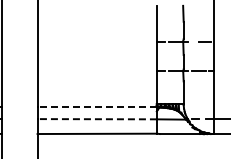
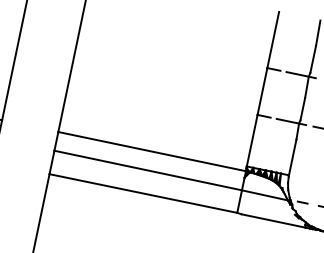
line: (97, 107) -> (152, 152), dashed -> solid
line: (97, 119) -> (148, 171), dashed -> solid

